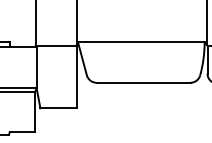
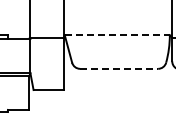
line: (141, 42) -> (117, 35), solid -> dashed
line: (143, 82) -> (119, 68), solid -> dashed

